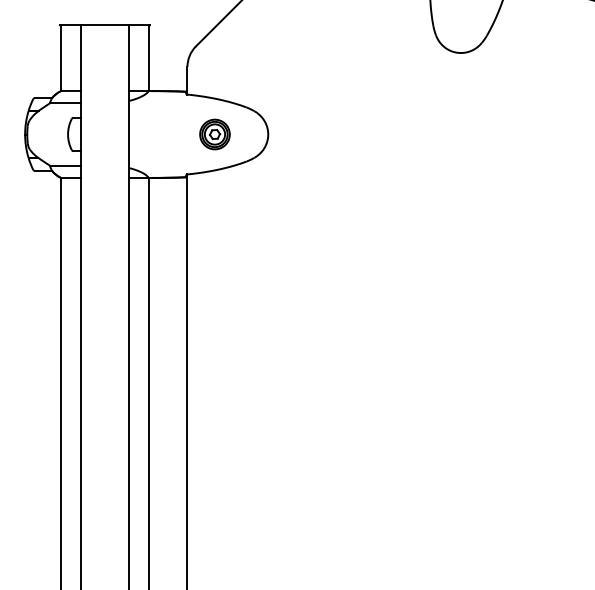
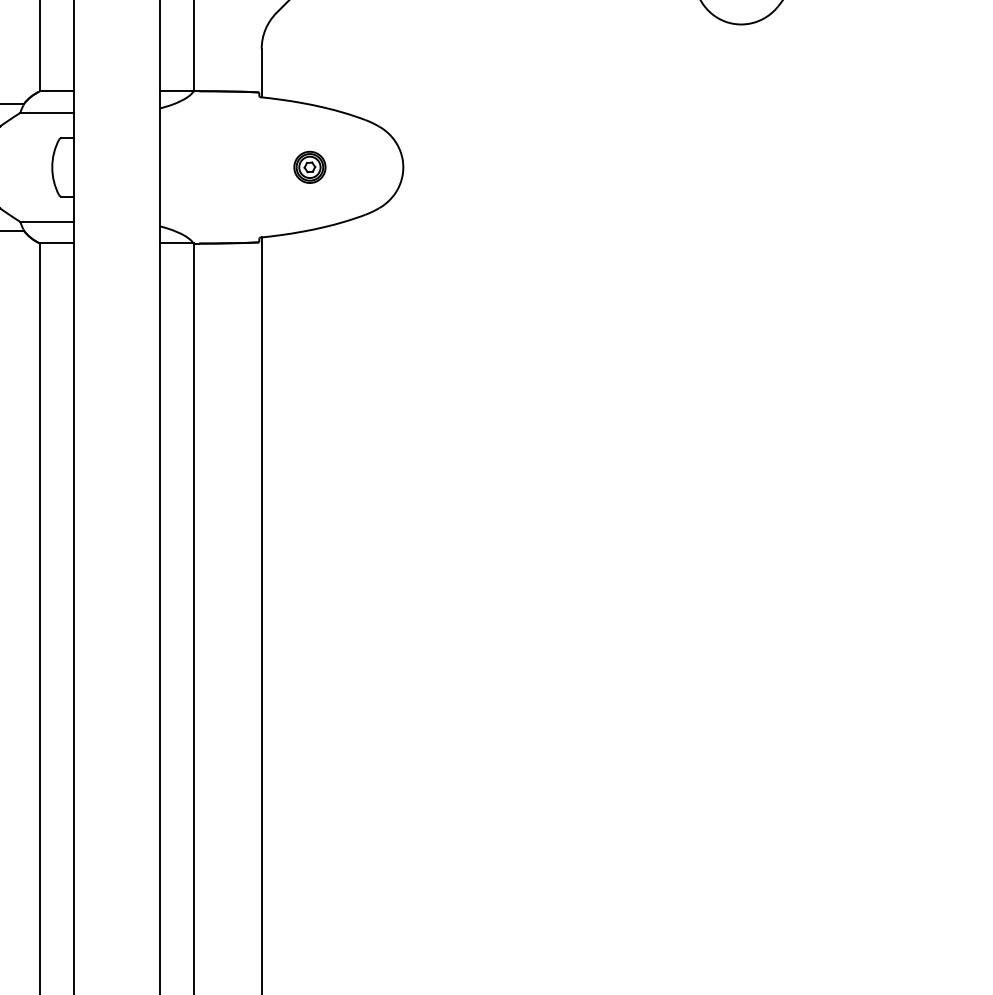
part: (214, 134) -> (309, 167), size x0.6

